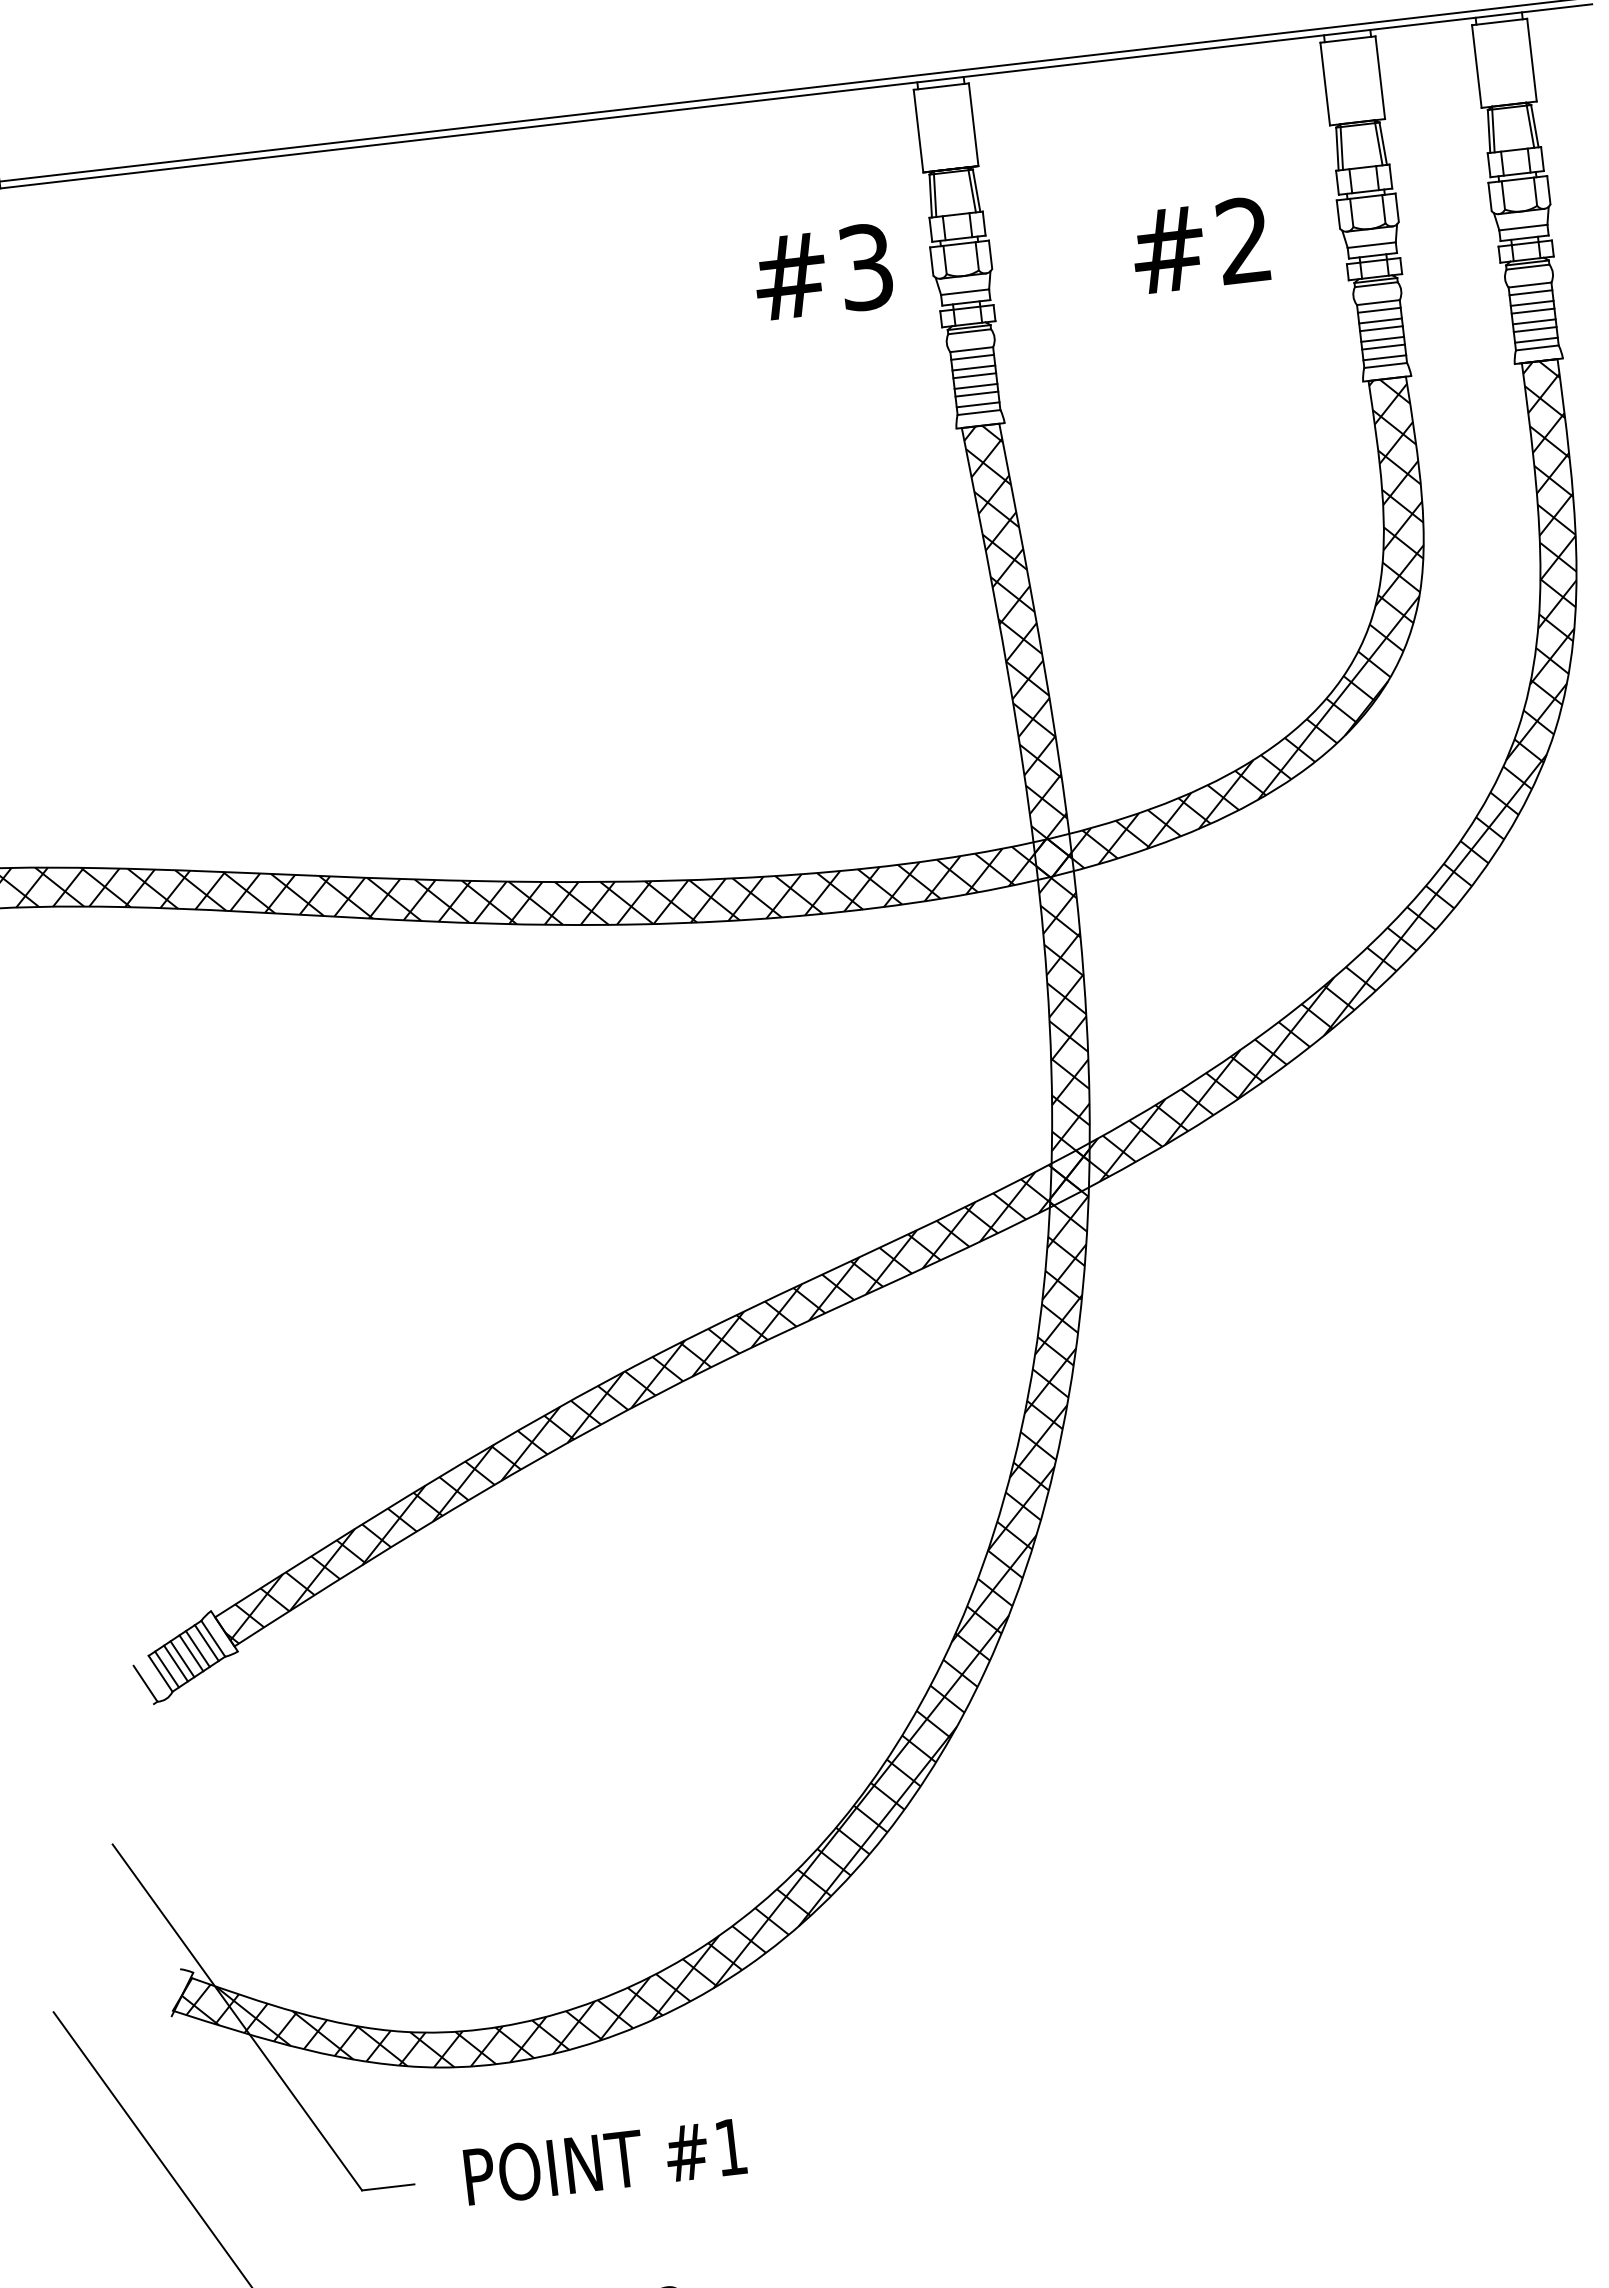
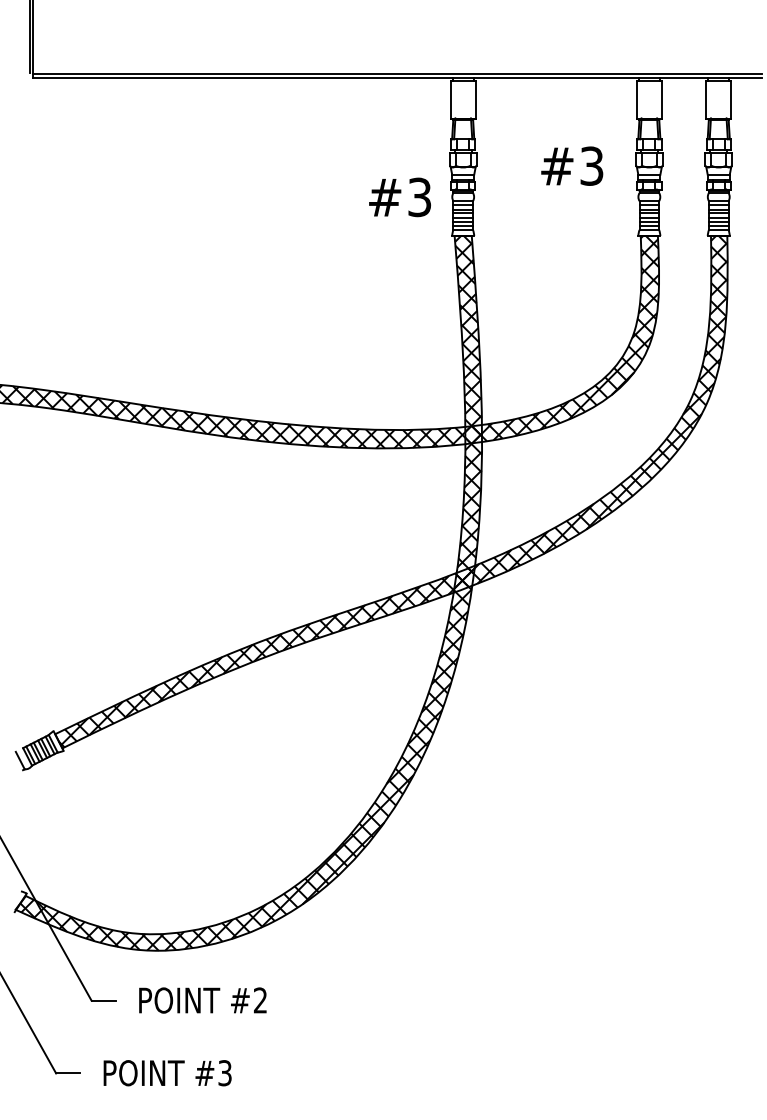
text: (1242, 239) -> (591, 165), #2 -> #3
text: (821, 272) -> (399, 197), moved
text: (730, 2147) -> (260, 1000), #1 -> #2

